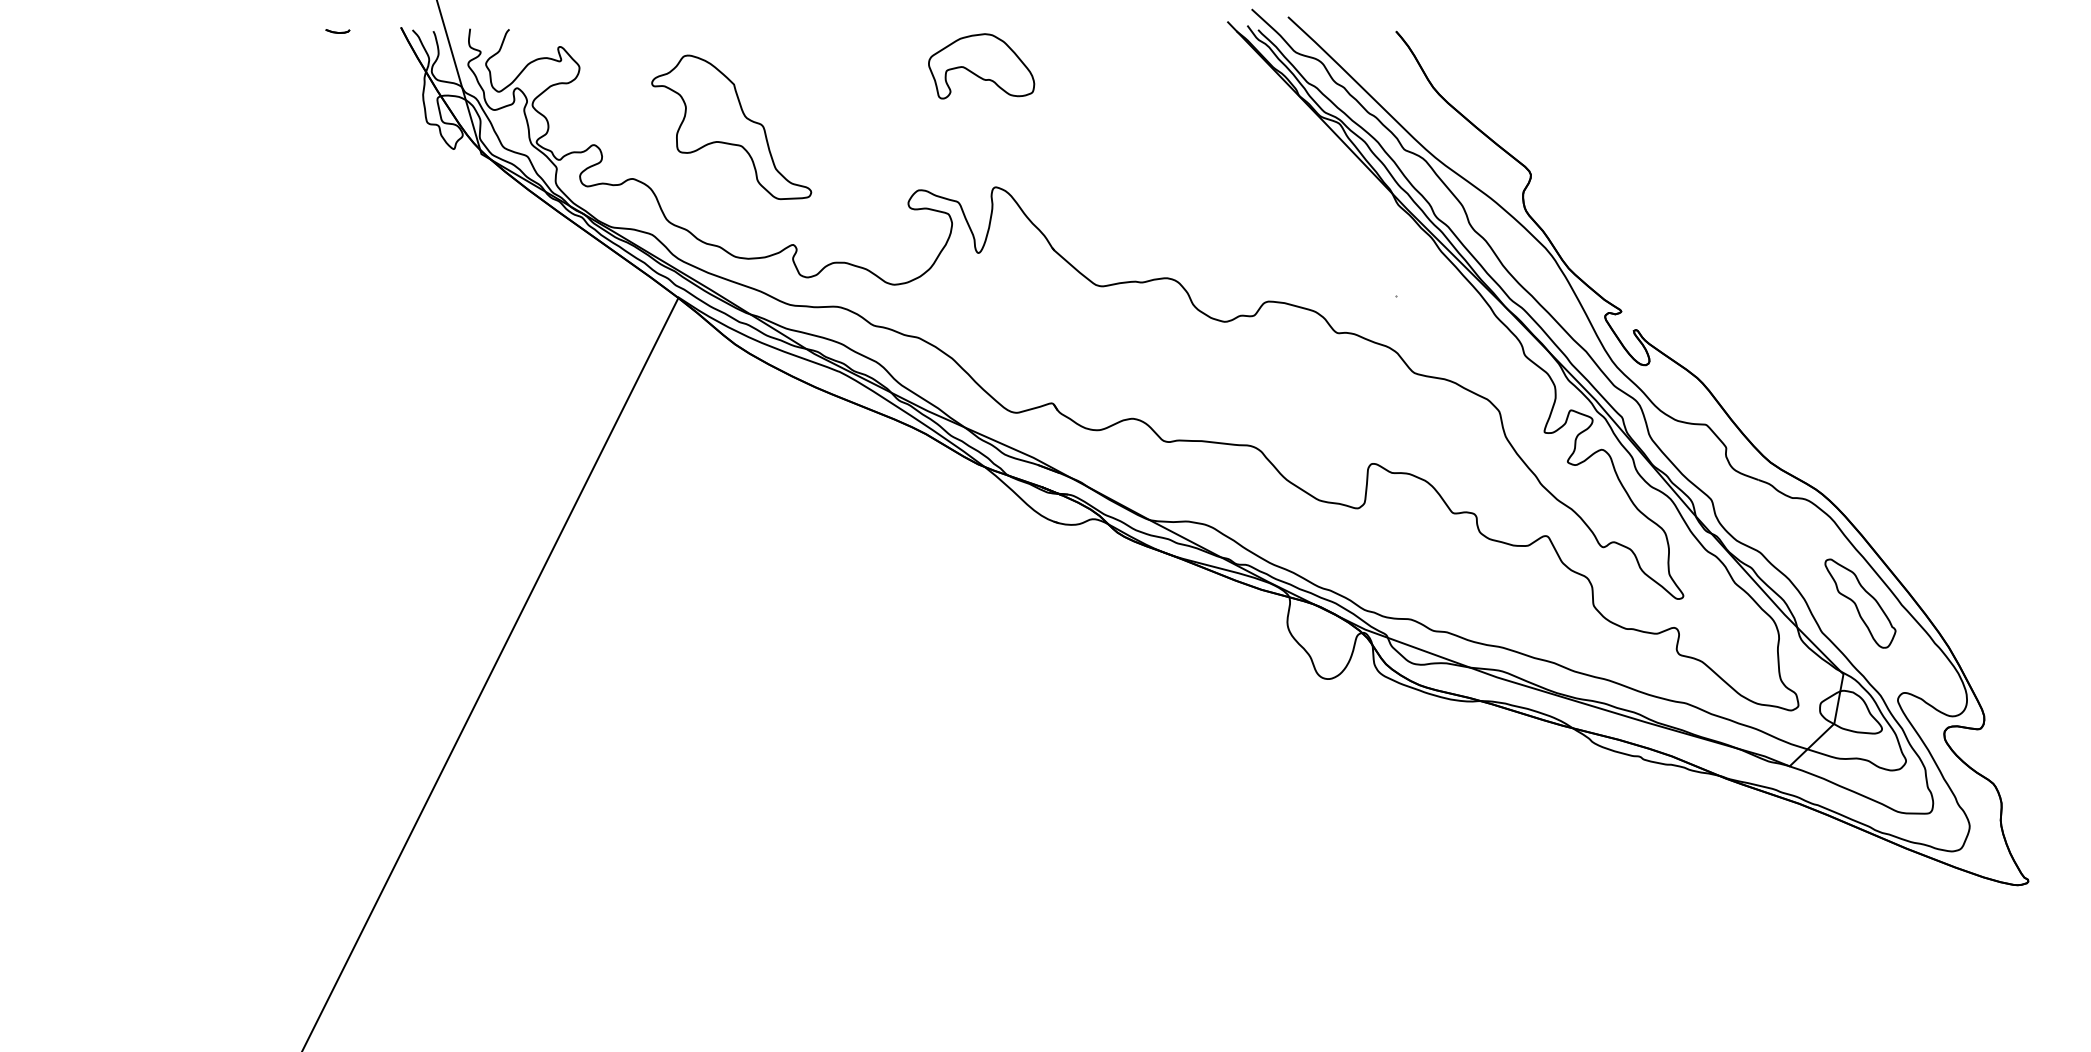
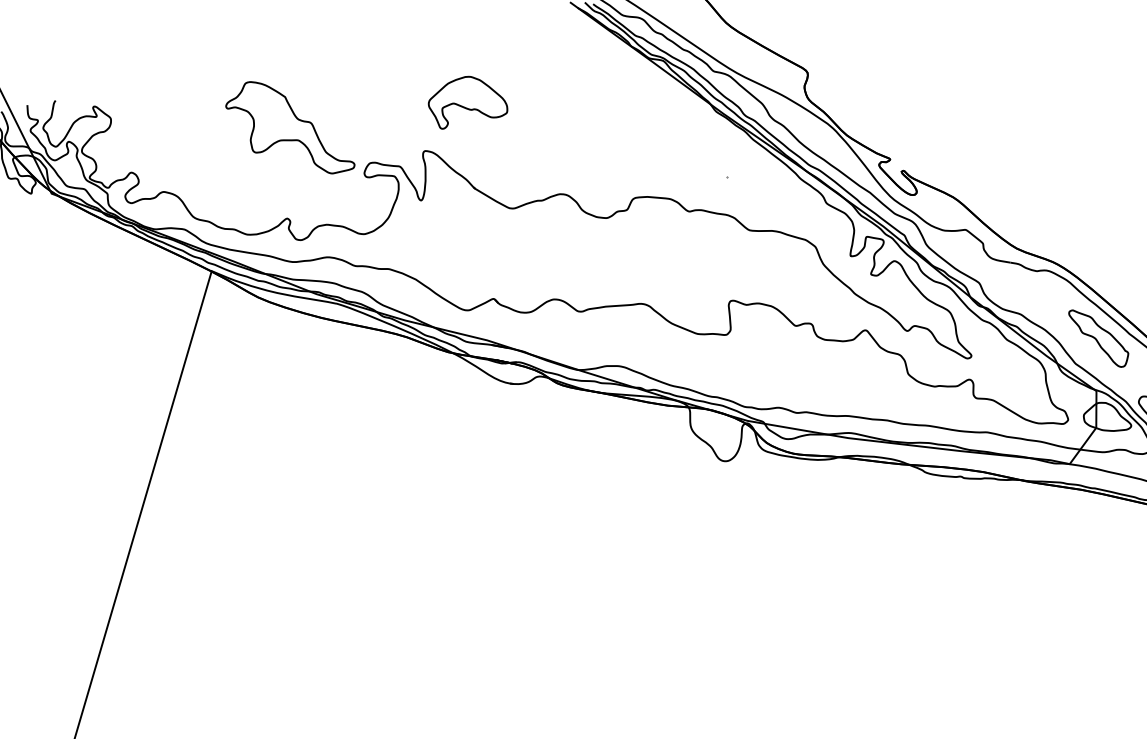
part: (981, 66) -> (466, 100), moved
part: (731, 127) -> (288, 128), moved

